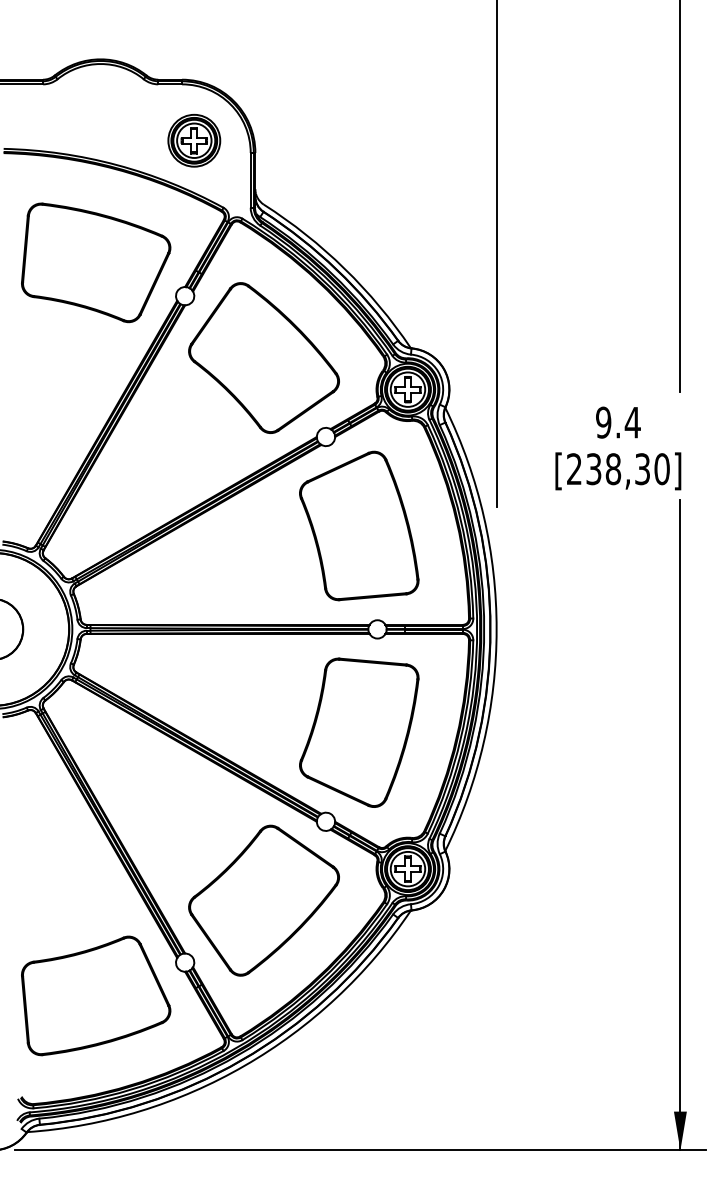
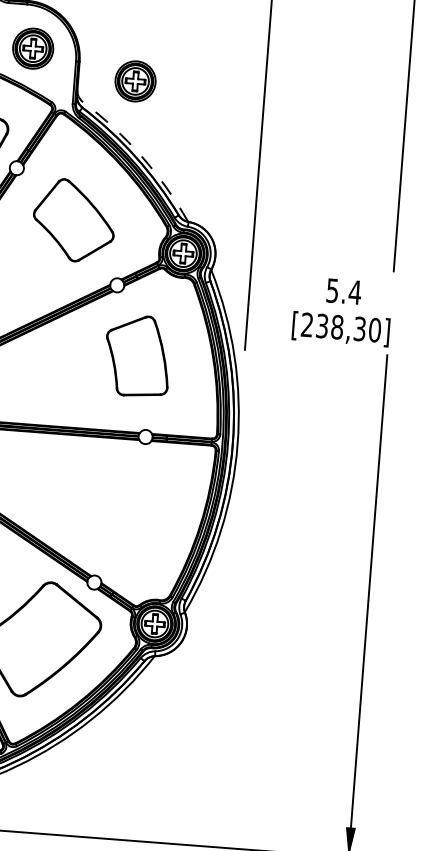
part: (329, 172) -> (135, 81), added
arc: (344, 268) -> (141, 156), solid -> dashed
part: (263, 357) -> (73, 220), size x0.7
text: (603, 422) -> (332, 290), 9.4 -> 5.4
part: (359, 525) -> (137, 355), size x0.7
part: (359, 732) -> (125, 515), removed

